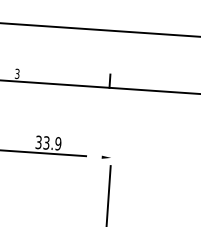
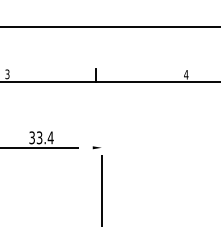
text: (58, 143) -> (50, 137), 33.9 -> 33.4

